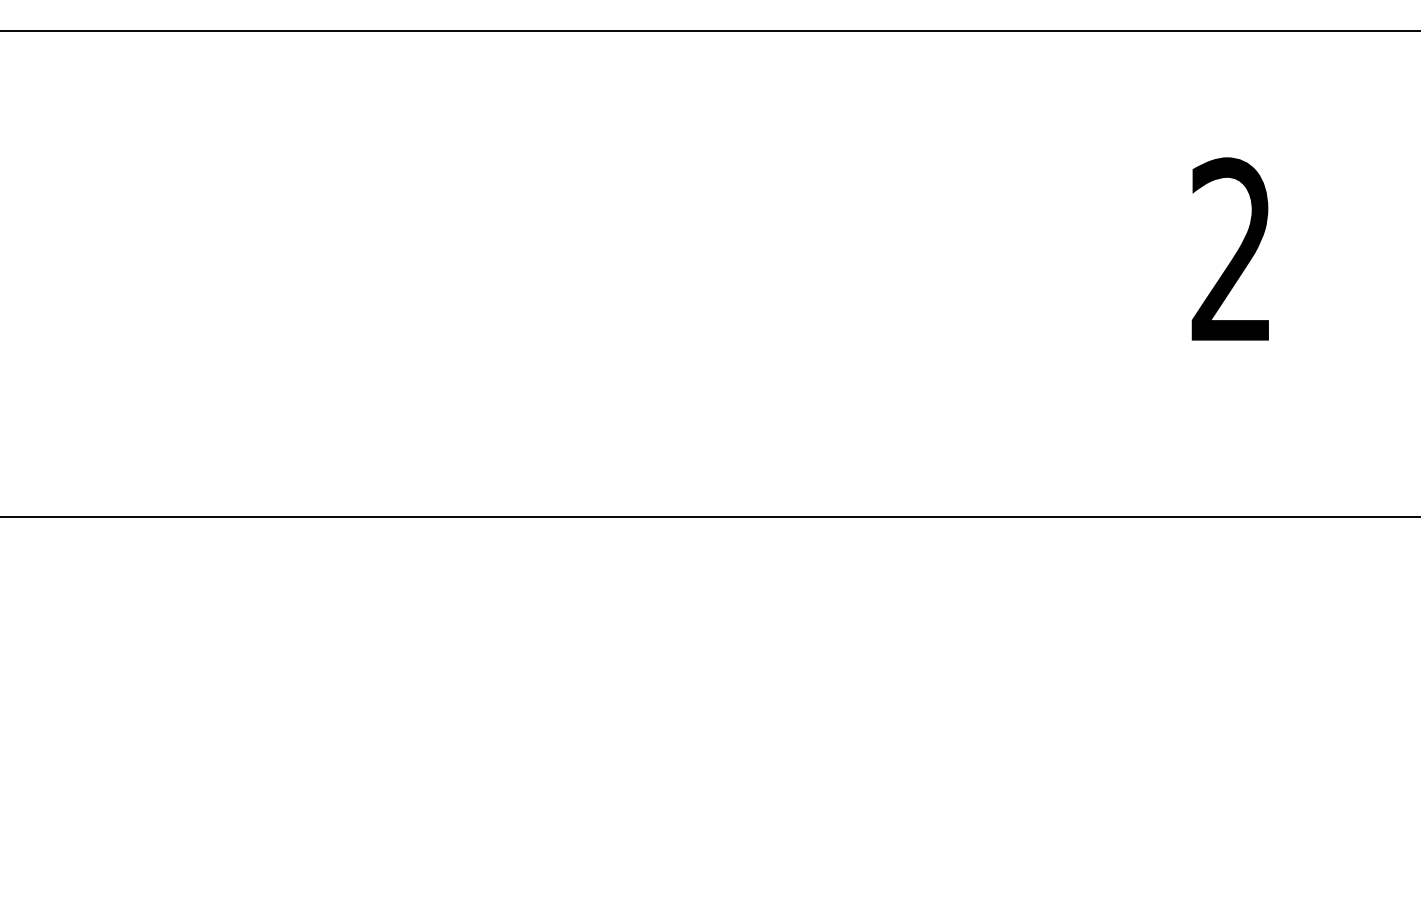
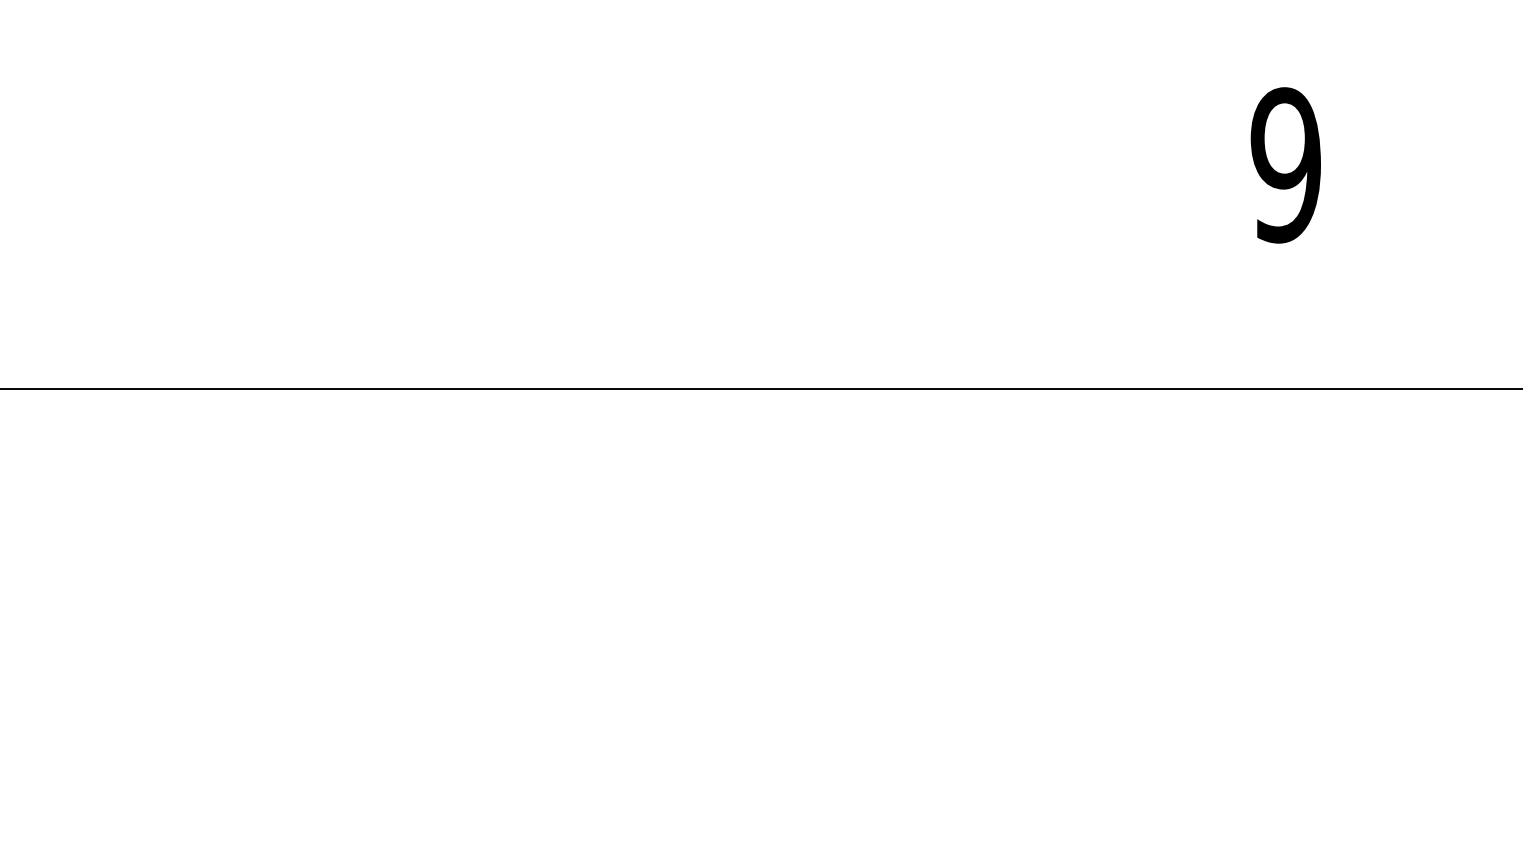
text: (1231, 250) -> (1285, 165), 2 -> 9

